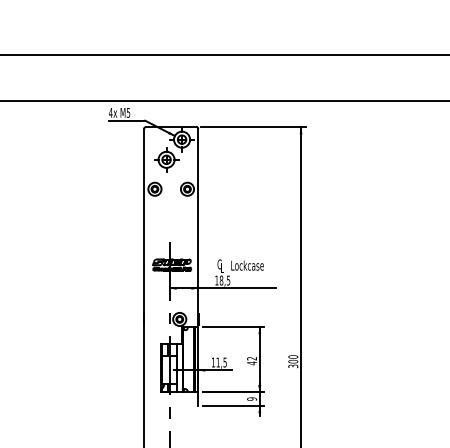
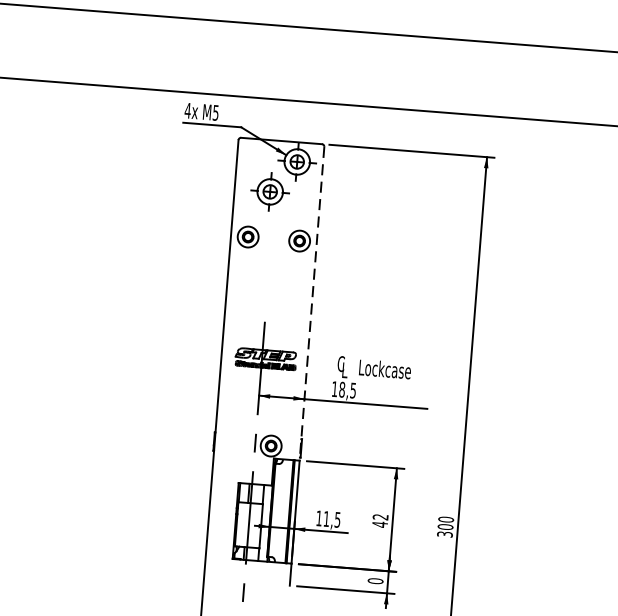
line: (198, 228) -> (312, 304), solid -> dashed
text: (251, 398) -> (374, 580), 9 -> 0

